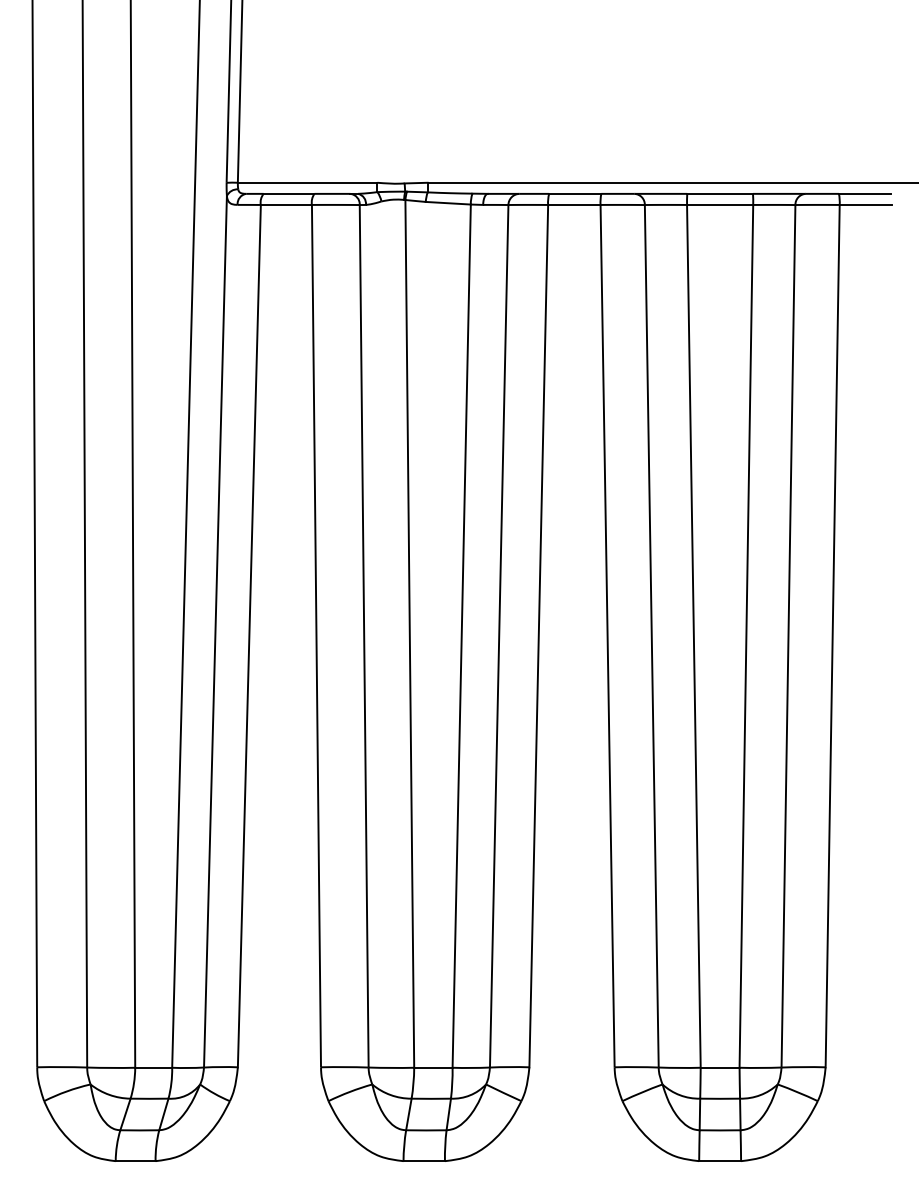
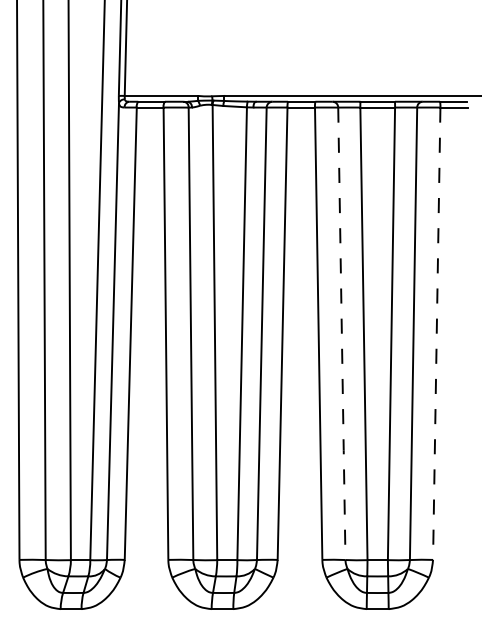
line: (832, 637) -> (436, 334), solid -> dashed
line: (651, 639) -> (341, 335), solid -> dashed

